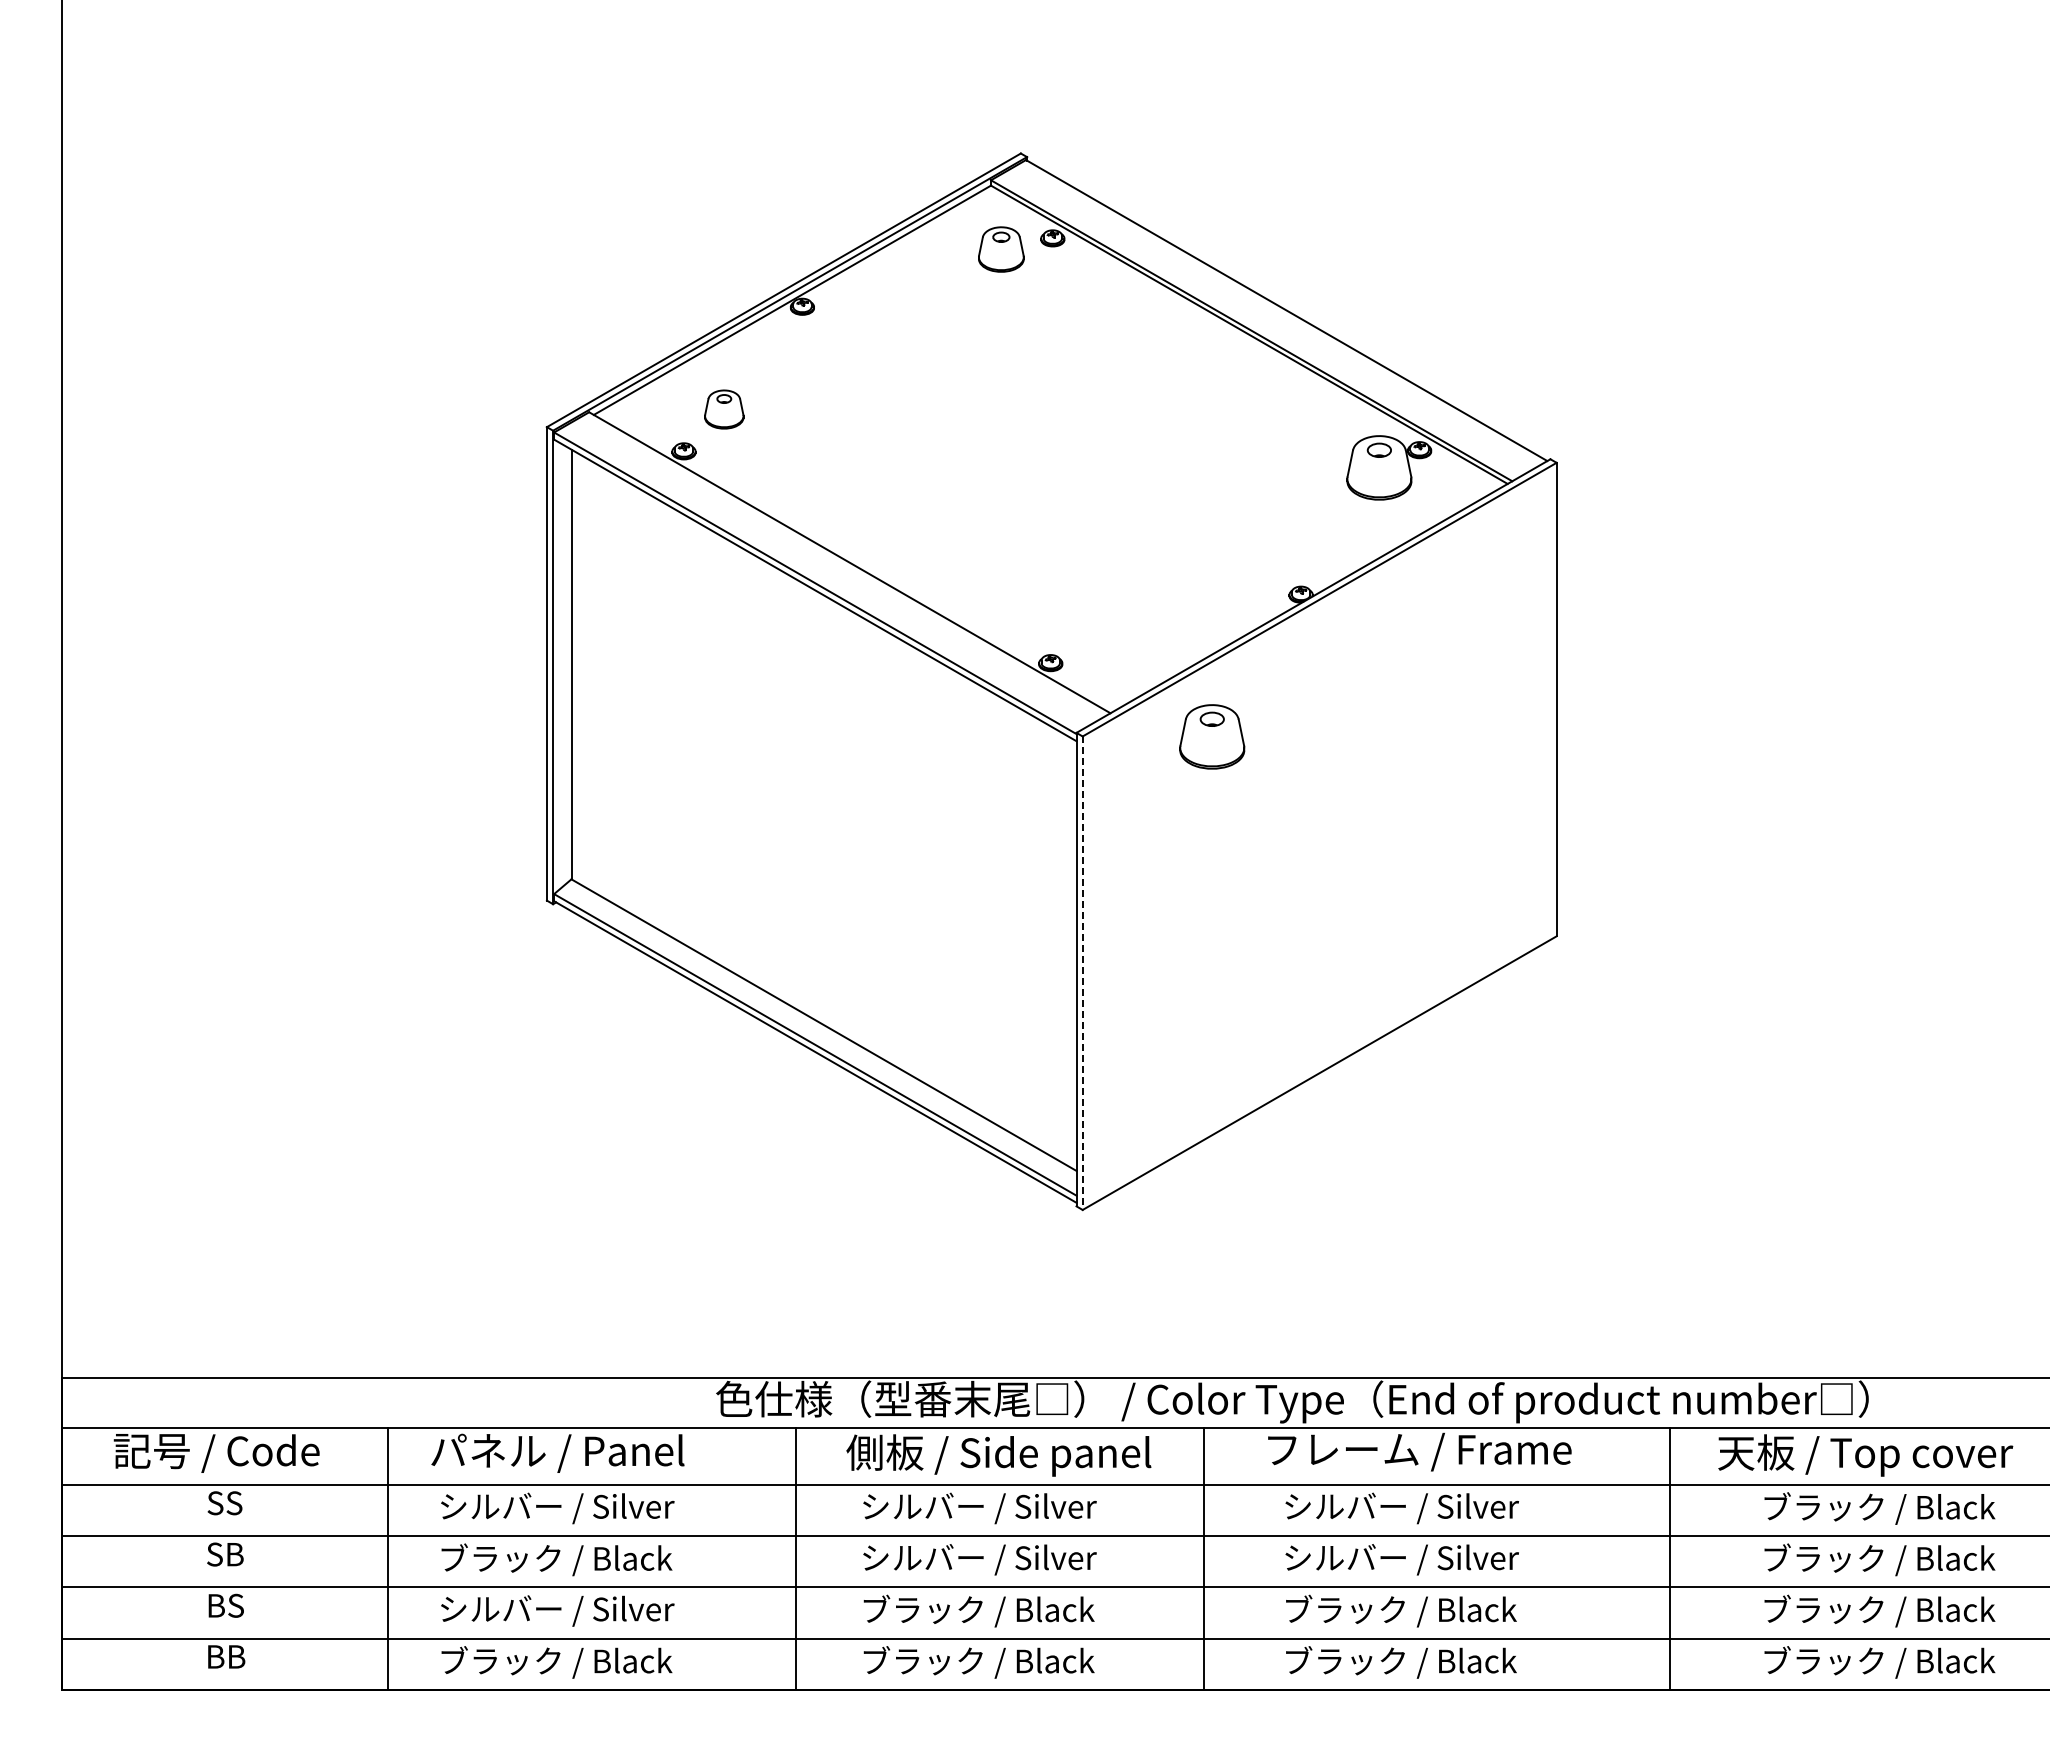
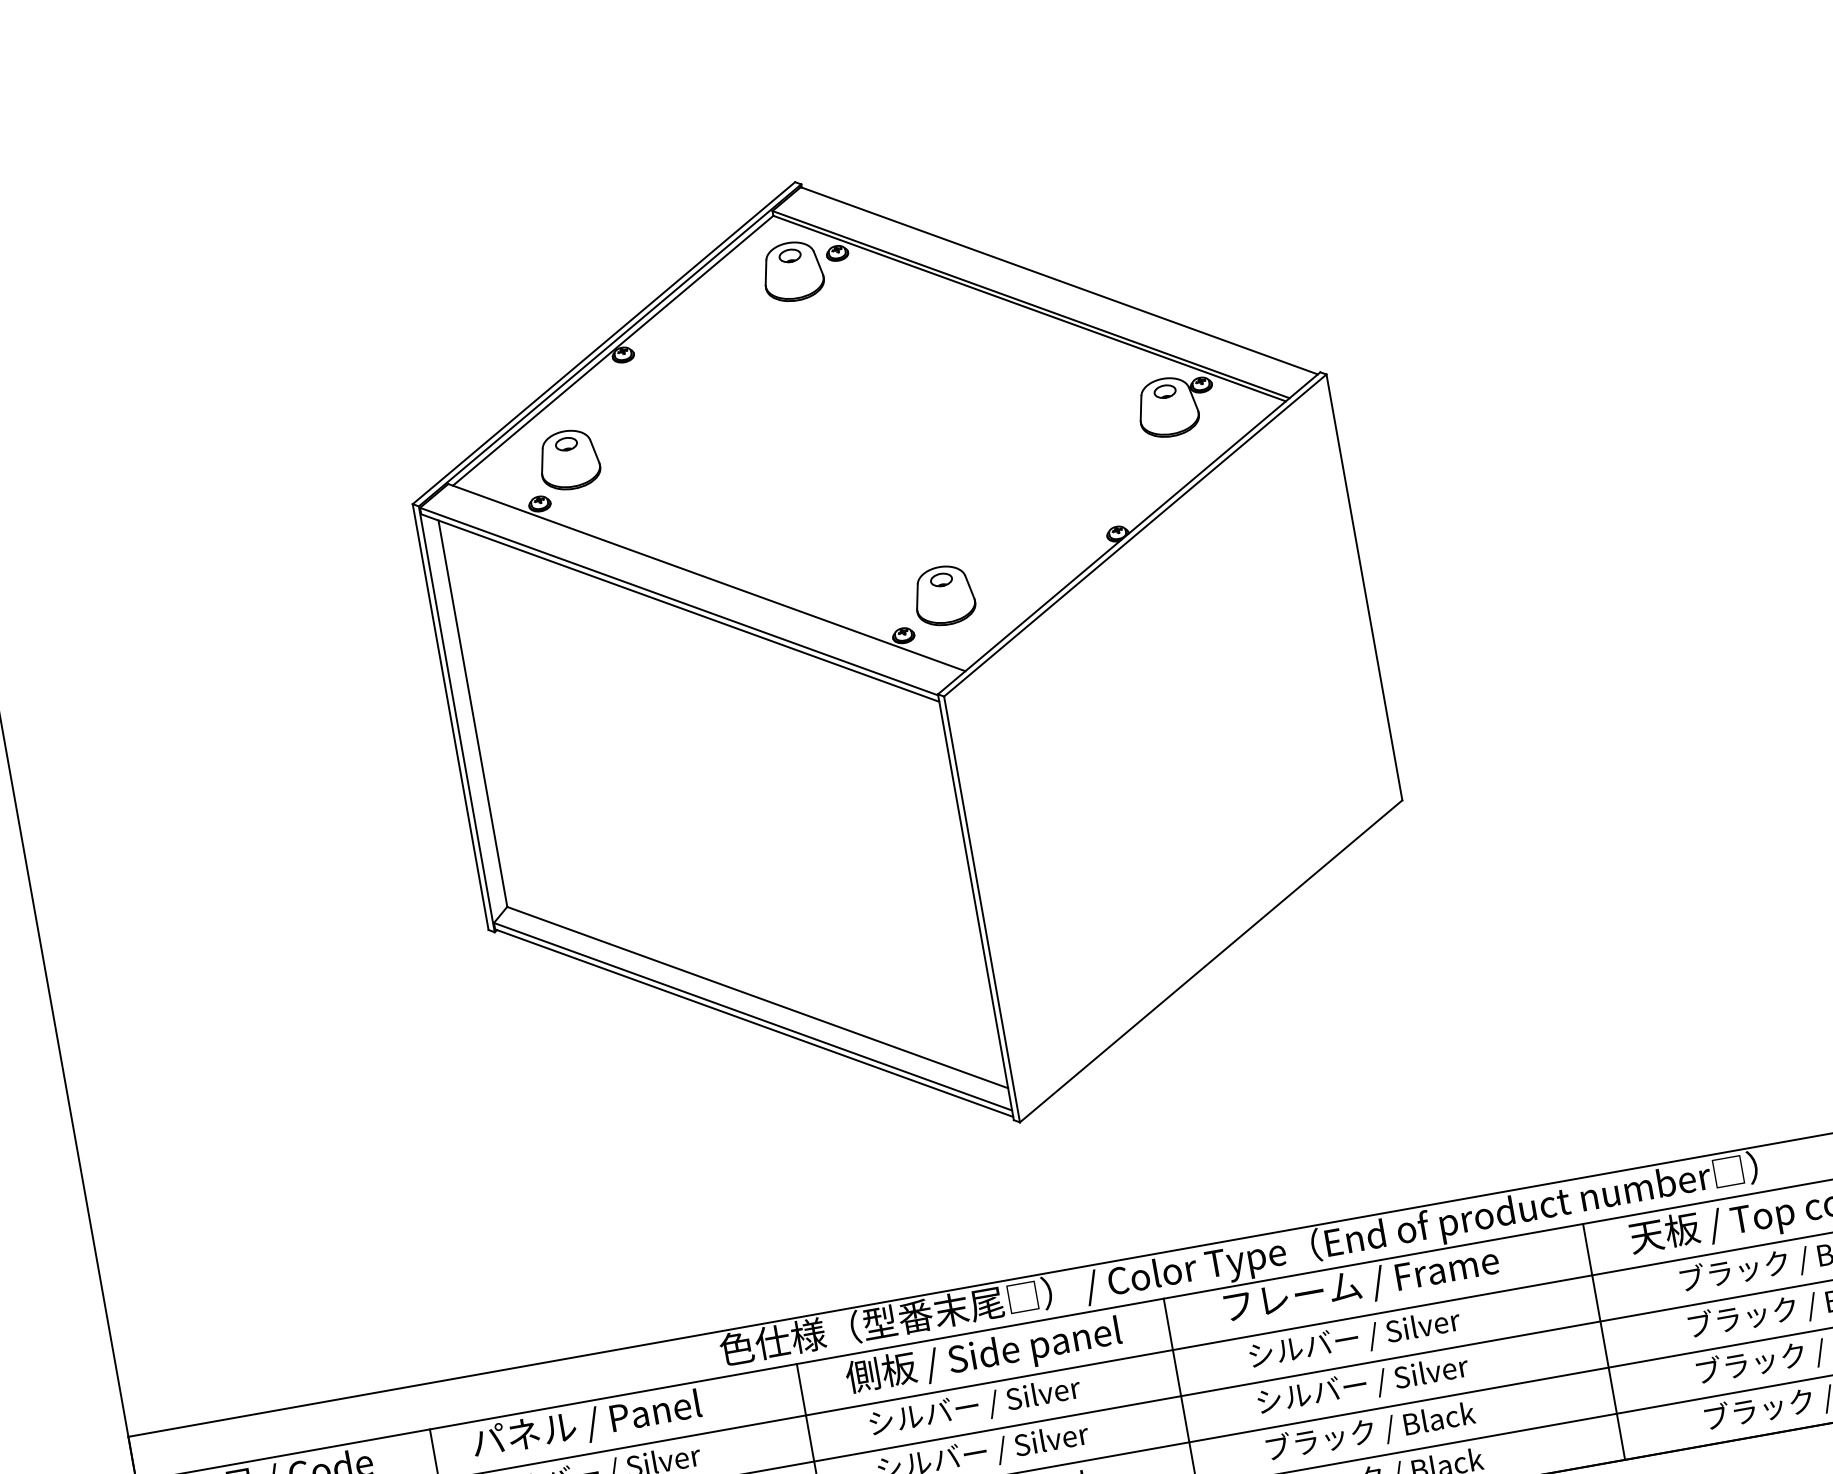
part: (1001, 249) -> (793, 271), size x1.43
part: (724, 409) -> (569, 459), size x1.67
part: (1212, 736) -> (944, 595), moved
line: (1082, 973) -> (981, 909), dashed -> solid

